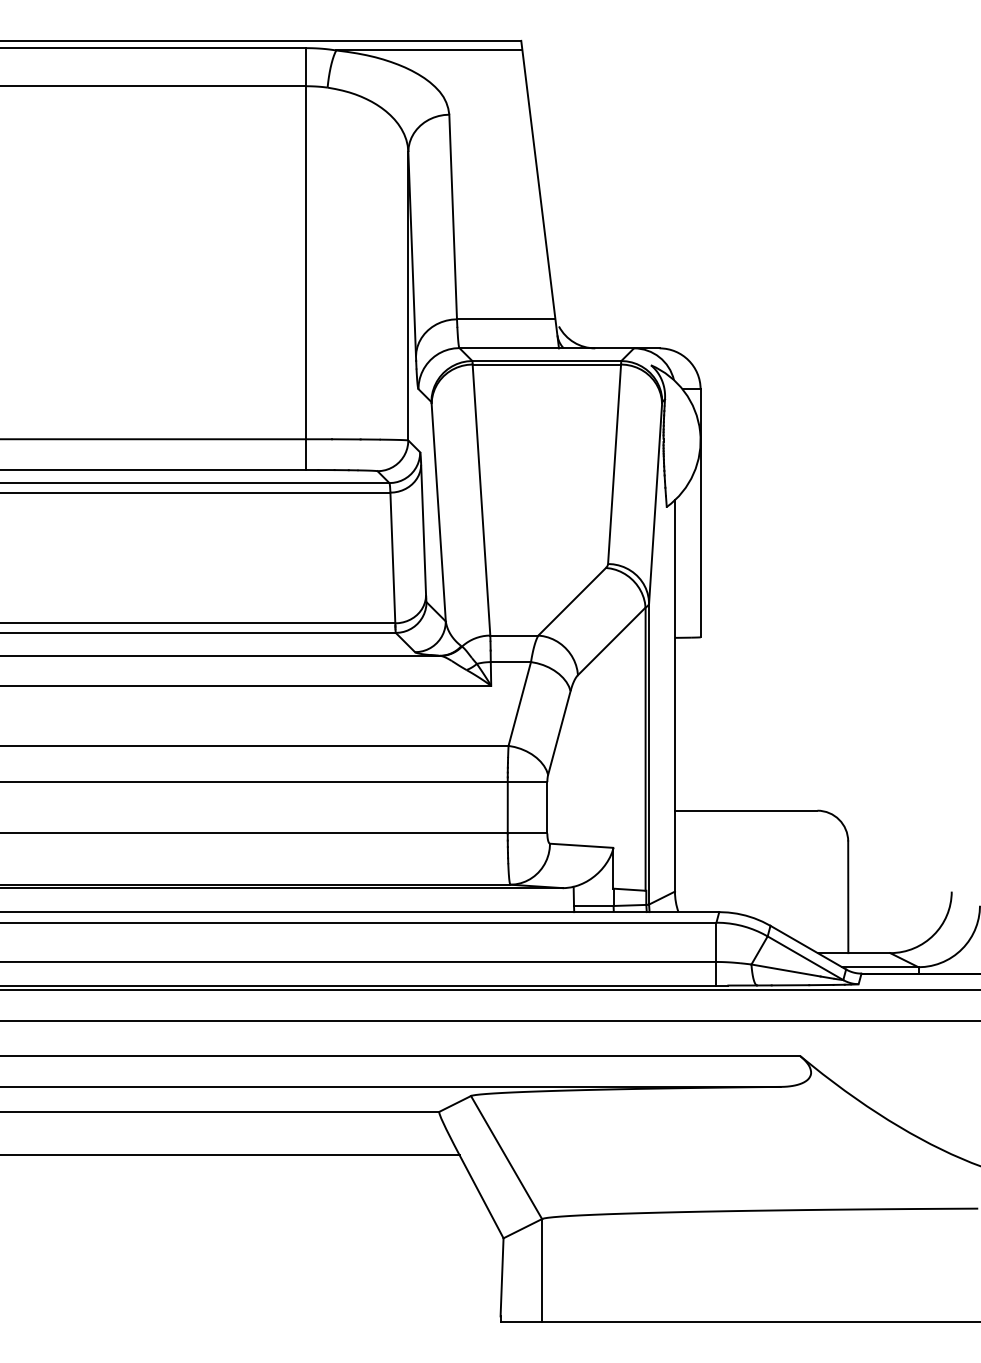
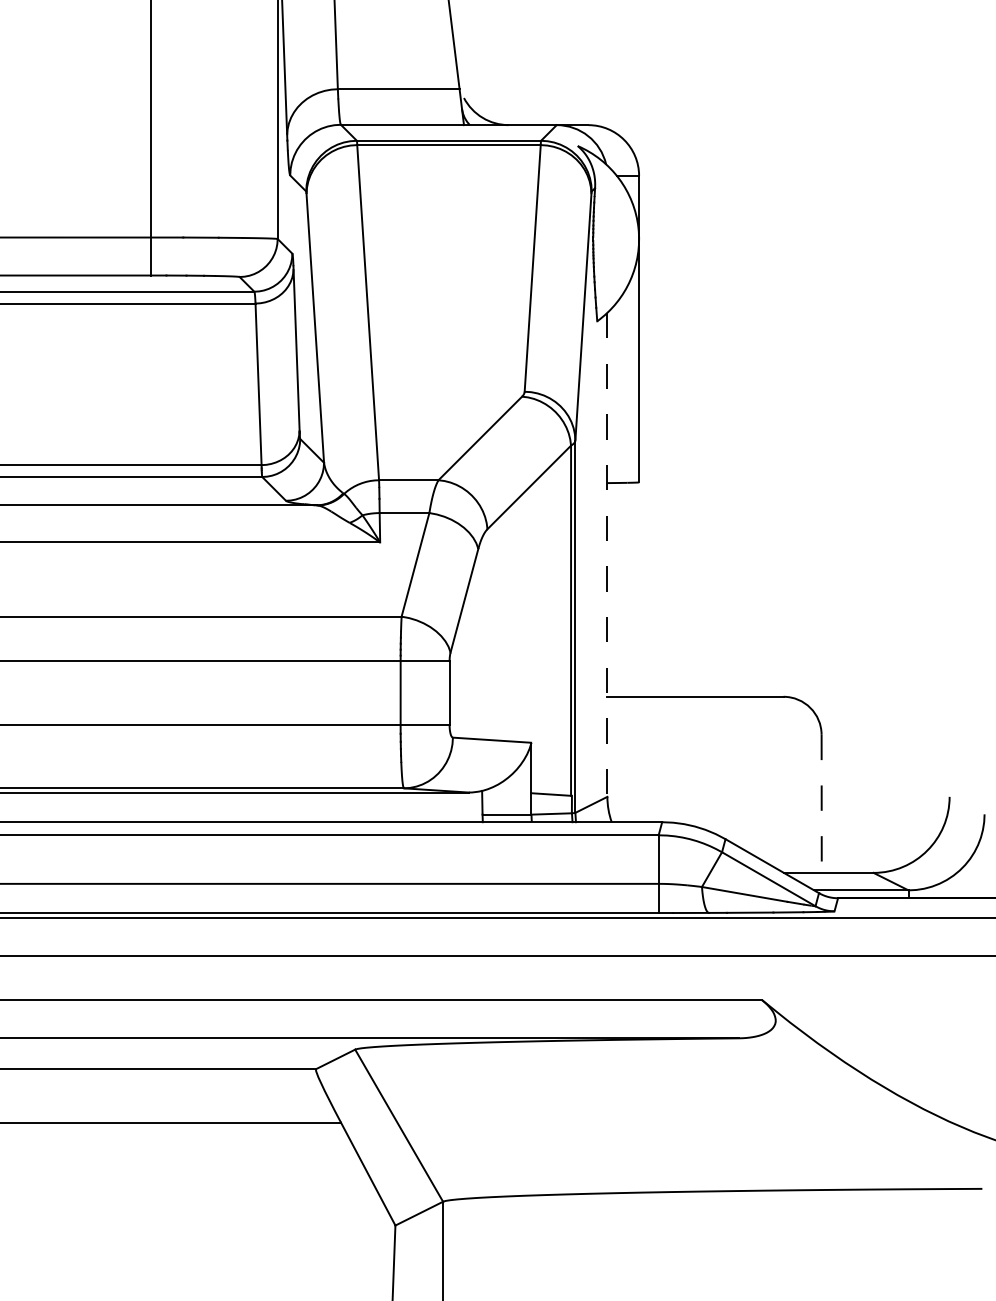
line: (674, 695) -> (606, 554), solid -> dashed
line: (848, 897) -> (821, 804), solid -> dashed

